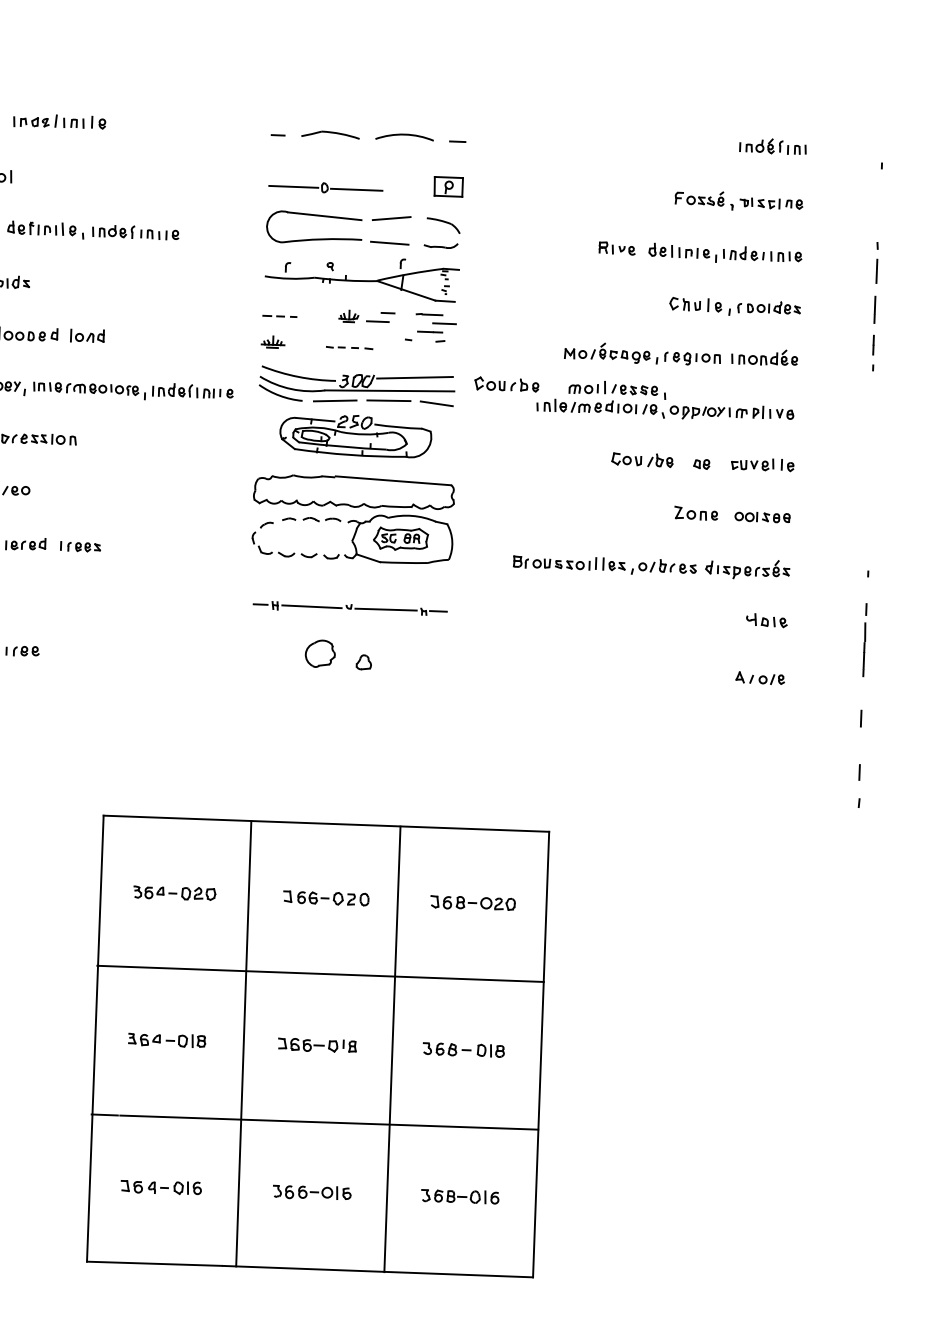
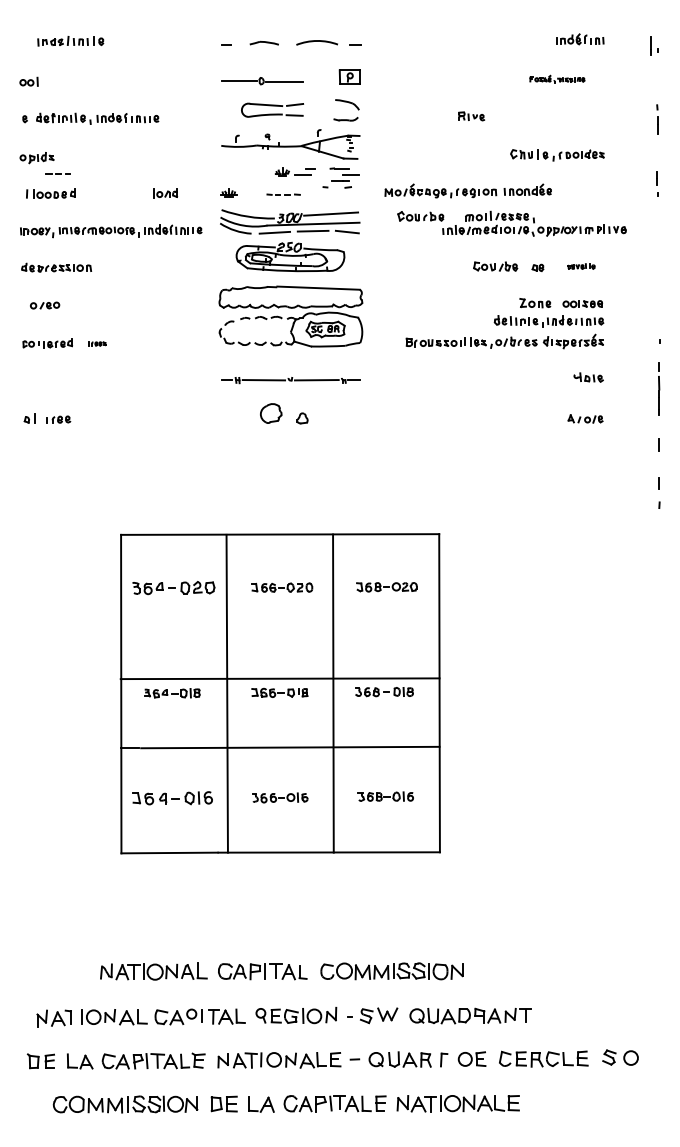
part: (330, 135) -> (264, 43), size x0.7
part: (739, 201) -> (557, 79), size x0.6
part: (338, 229) -> (272, 110), size x0.6
part: (724, 254) -> (548, 321), moved
line: (873, 309) -> (650, 45), moved
line: (279, 315) -> (57, 173), moved
part: (87, 336) -> (165, 193), moved
part: (680, 354) -> (467, 190), moved
part: (633, 399) -> (511, 223), moved
part: (762, 464) -> (581, 266), size x0.6
part: (80, 546) -> (97, 343), size x0.6
part: (174, 893) -> (173, 588), size x1.4
line: (319, 973) -> (279, 678), moved
part: (161, 1187) -> (172, 798), size x1.4

